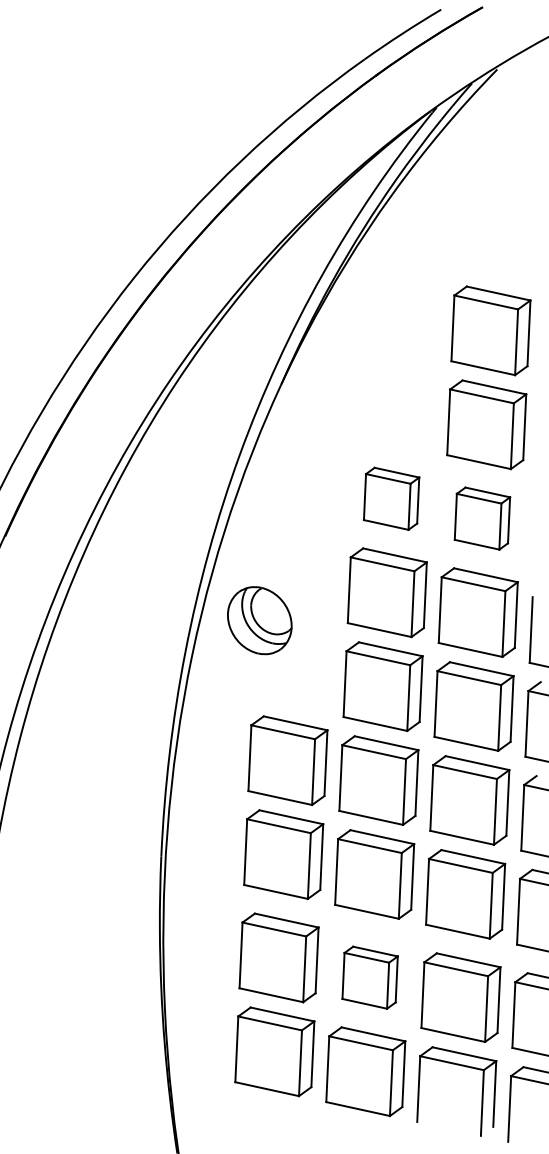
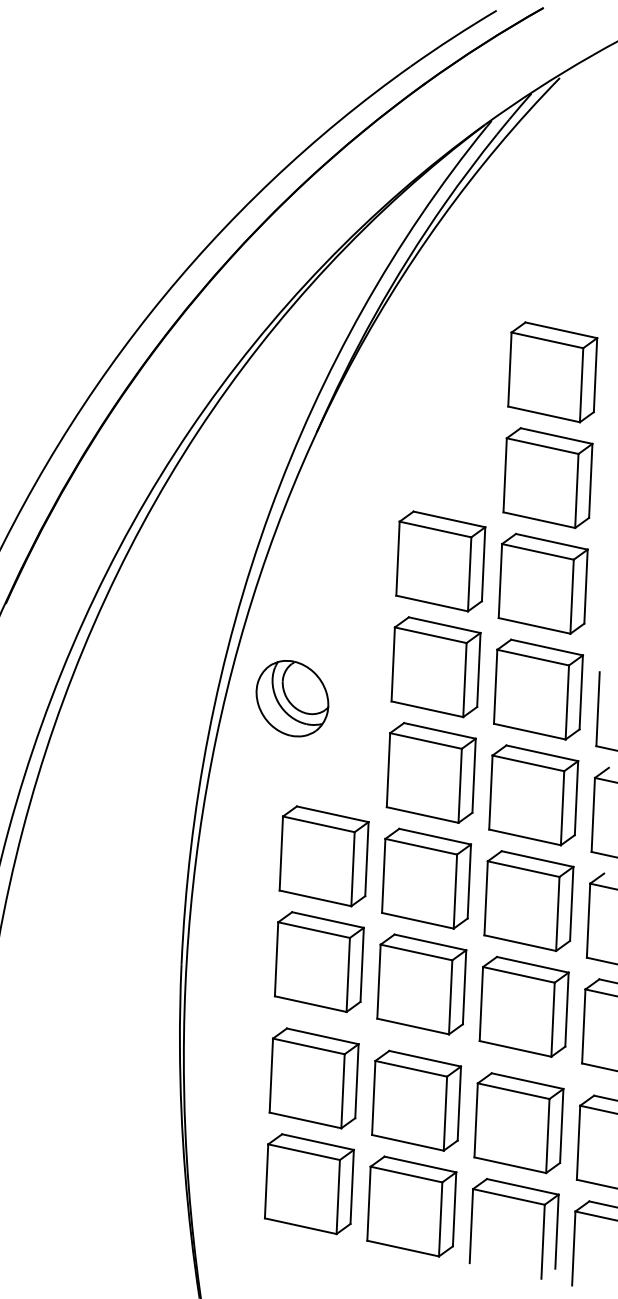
part: (391, 498) -> (440, 561), size x1.43
part: (481, 518) -> (542, 583), size x1.43
part: (369, 977) -> (416, 1100), size x1.43

